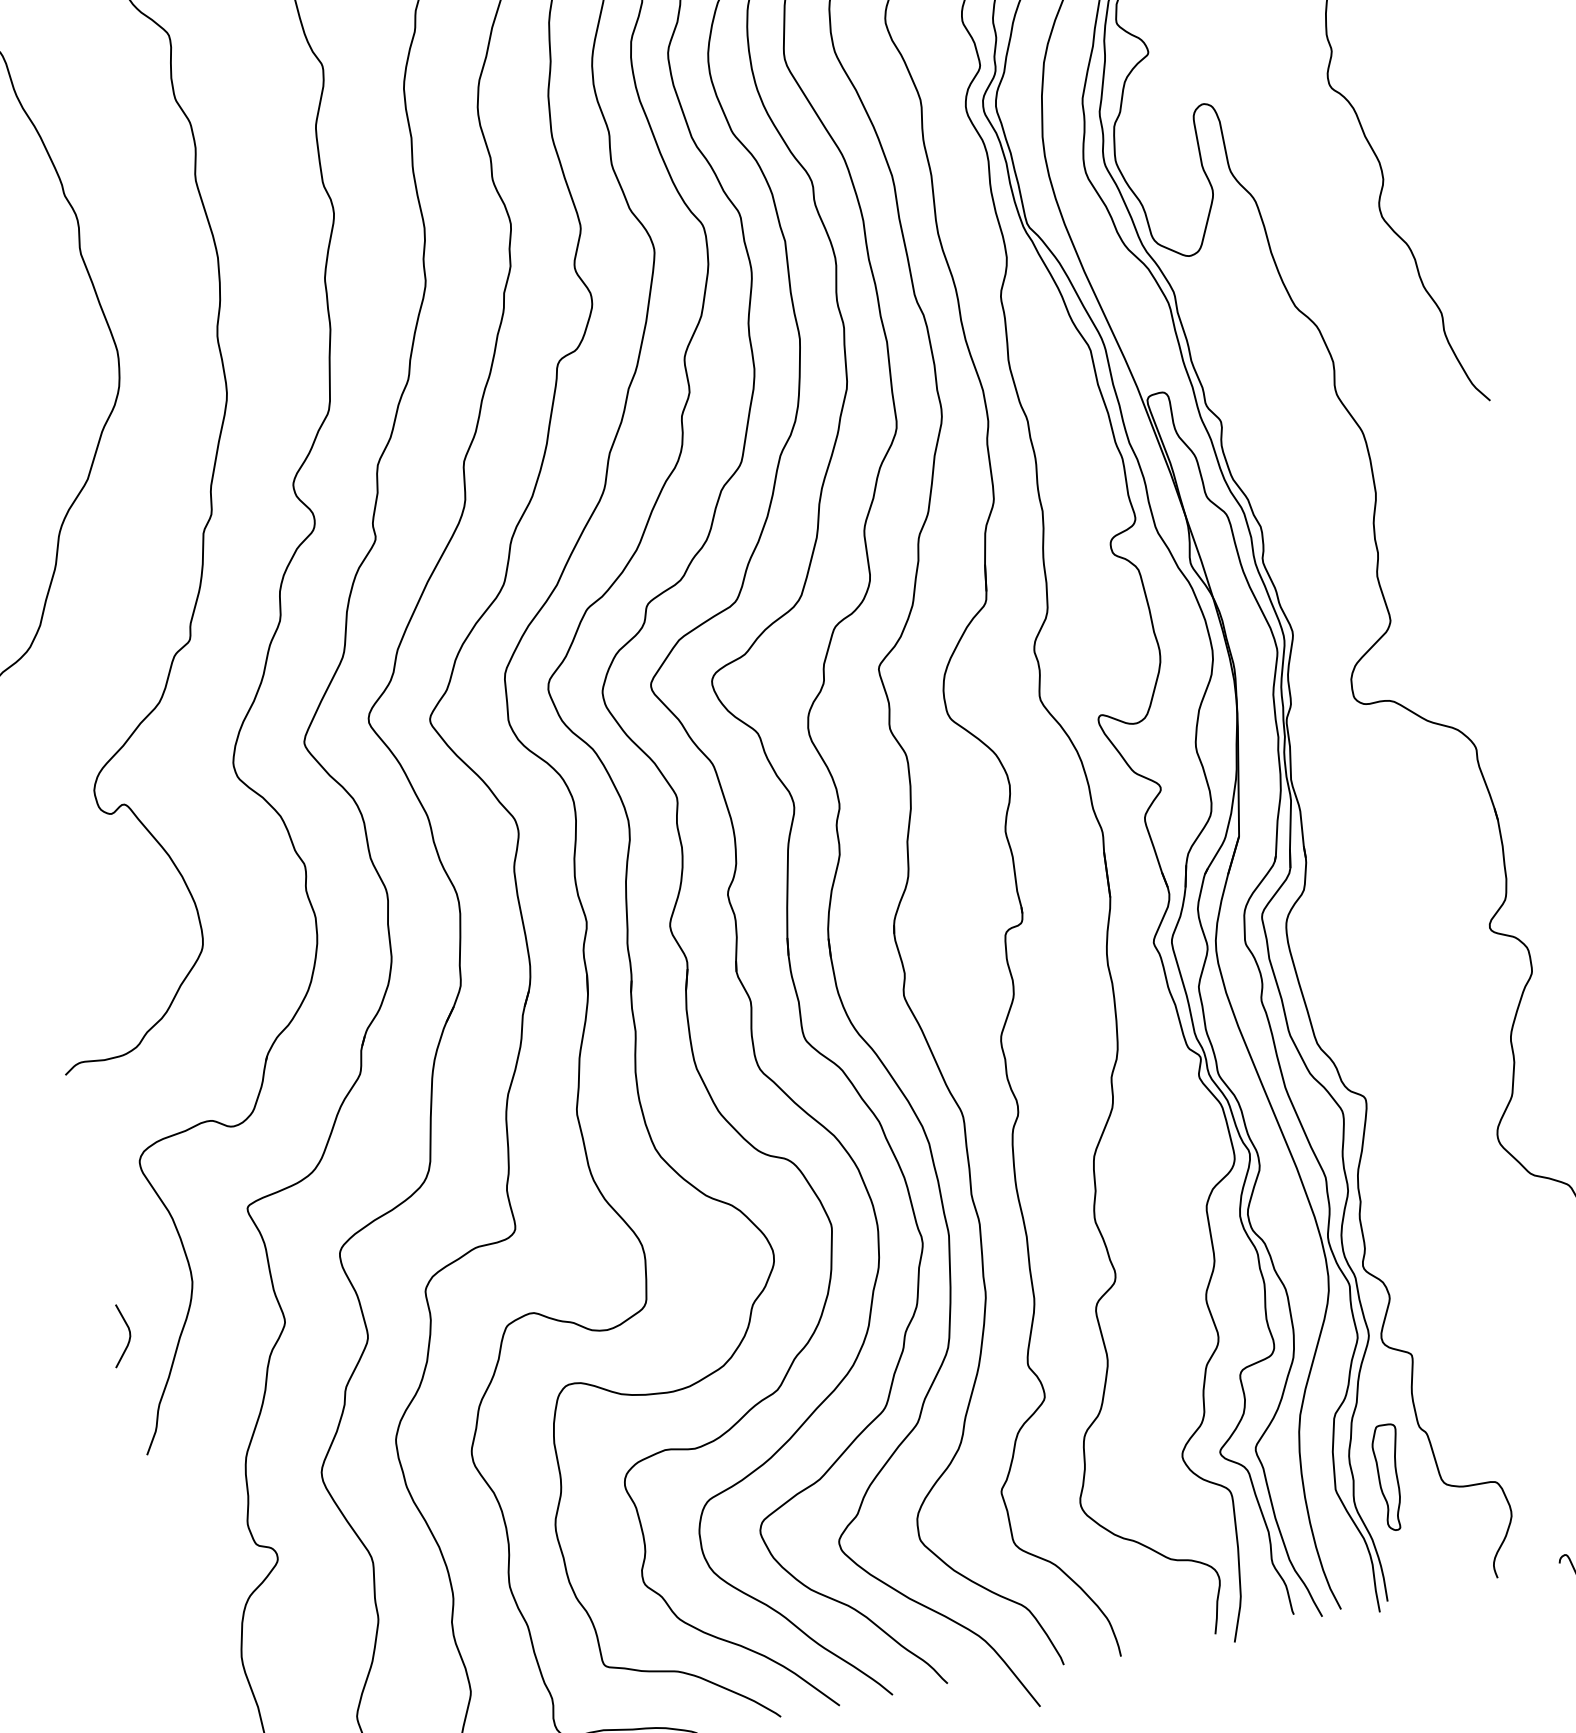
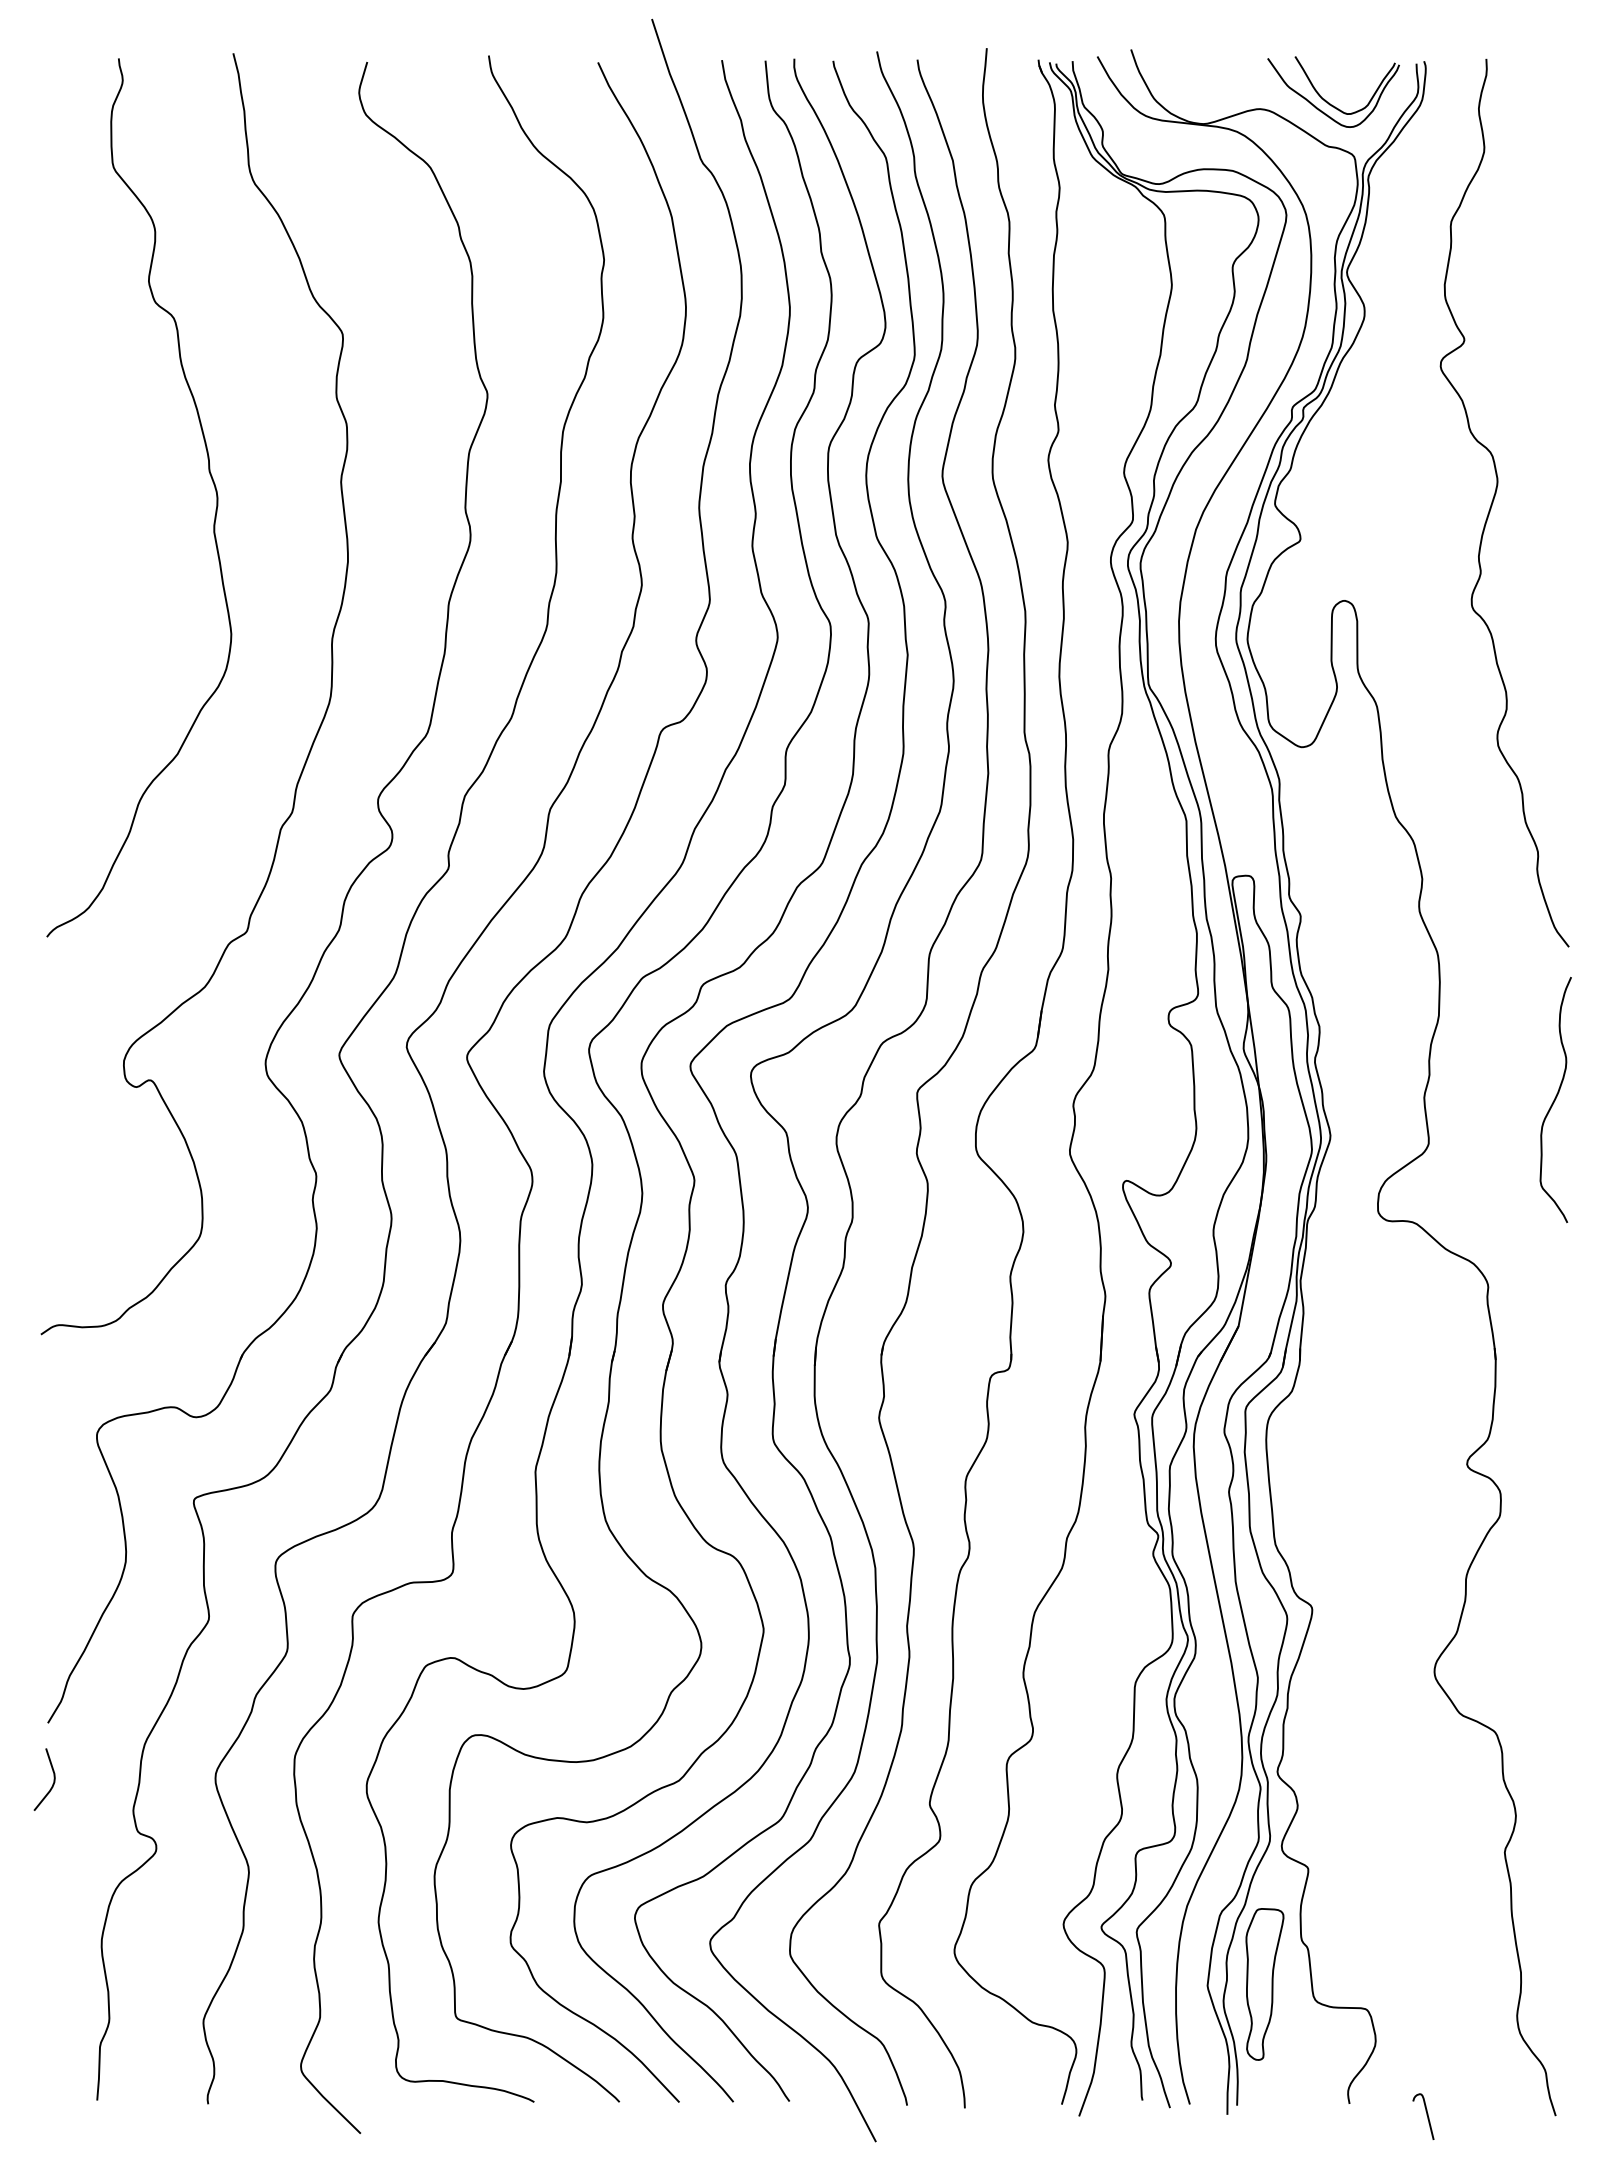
curve: (1506, 552) -> (1555, 1099), added
curve: (128, 1337) -> (52, 1783), moved
part: (1391, 1477) -> (1264, 1984), size x1.43

